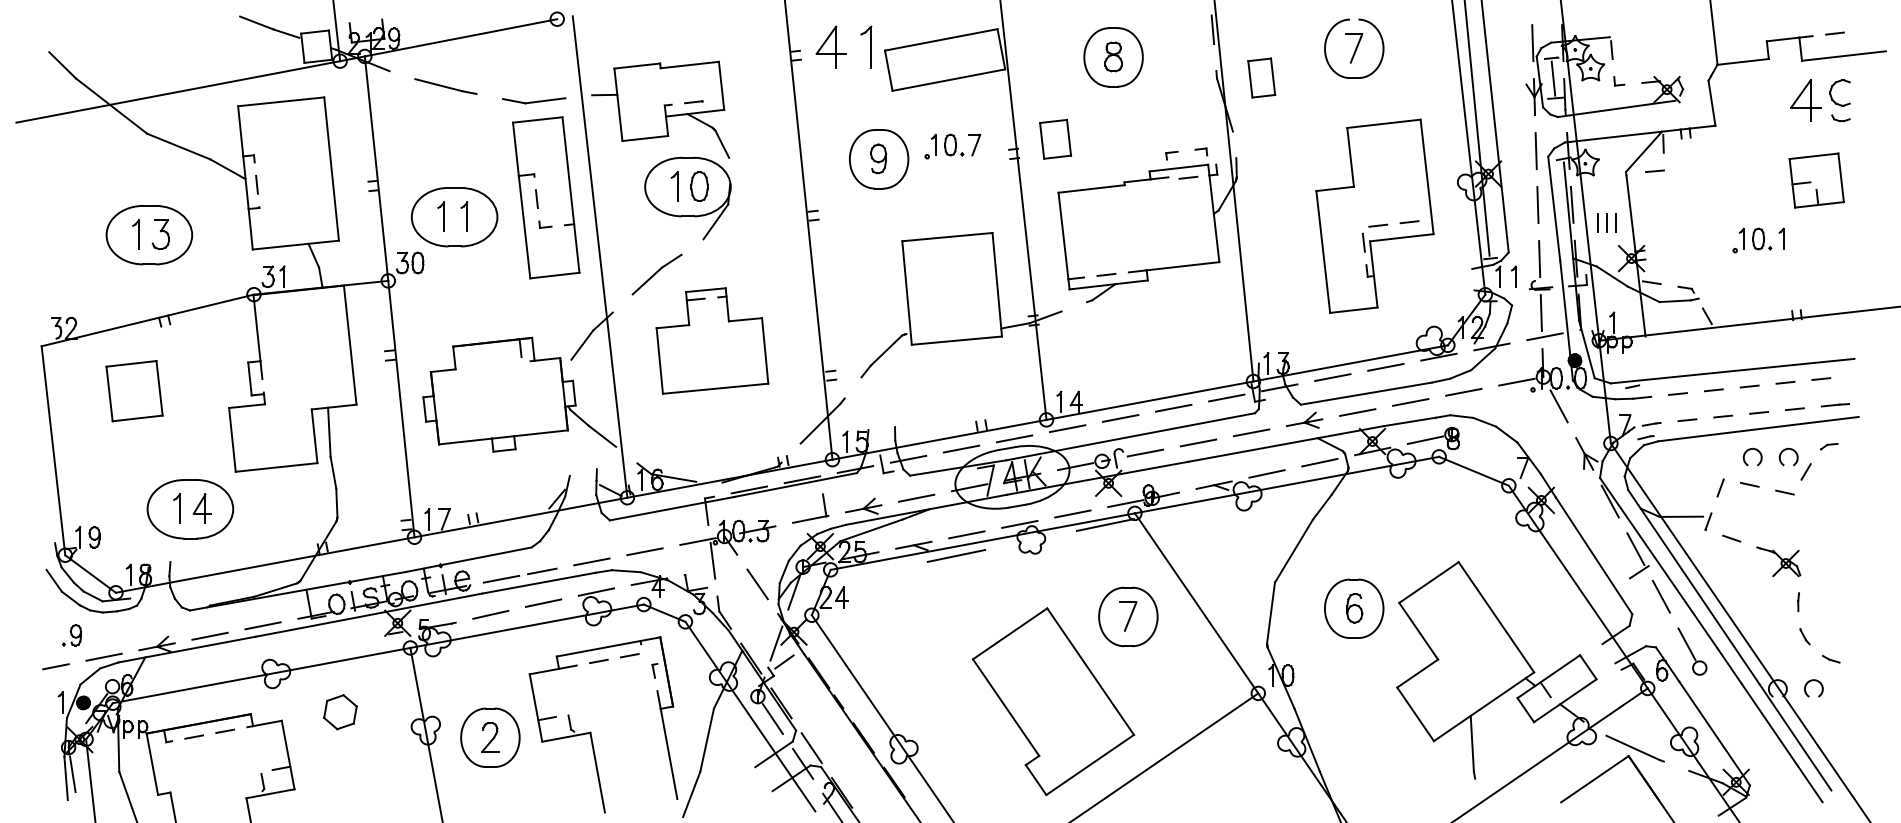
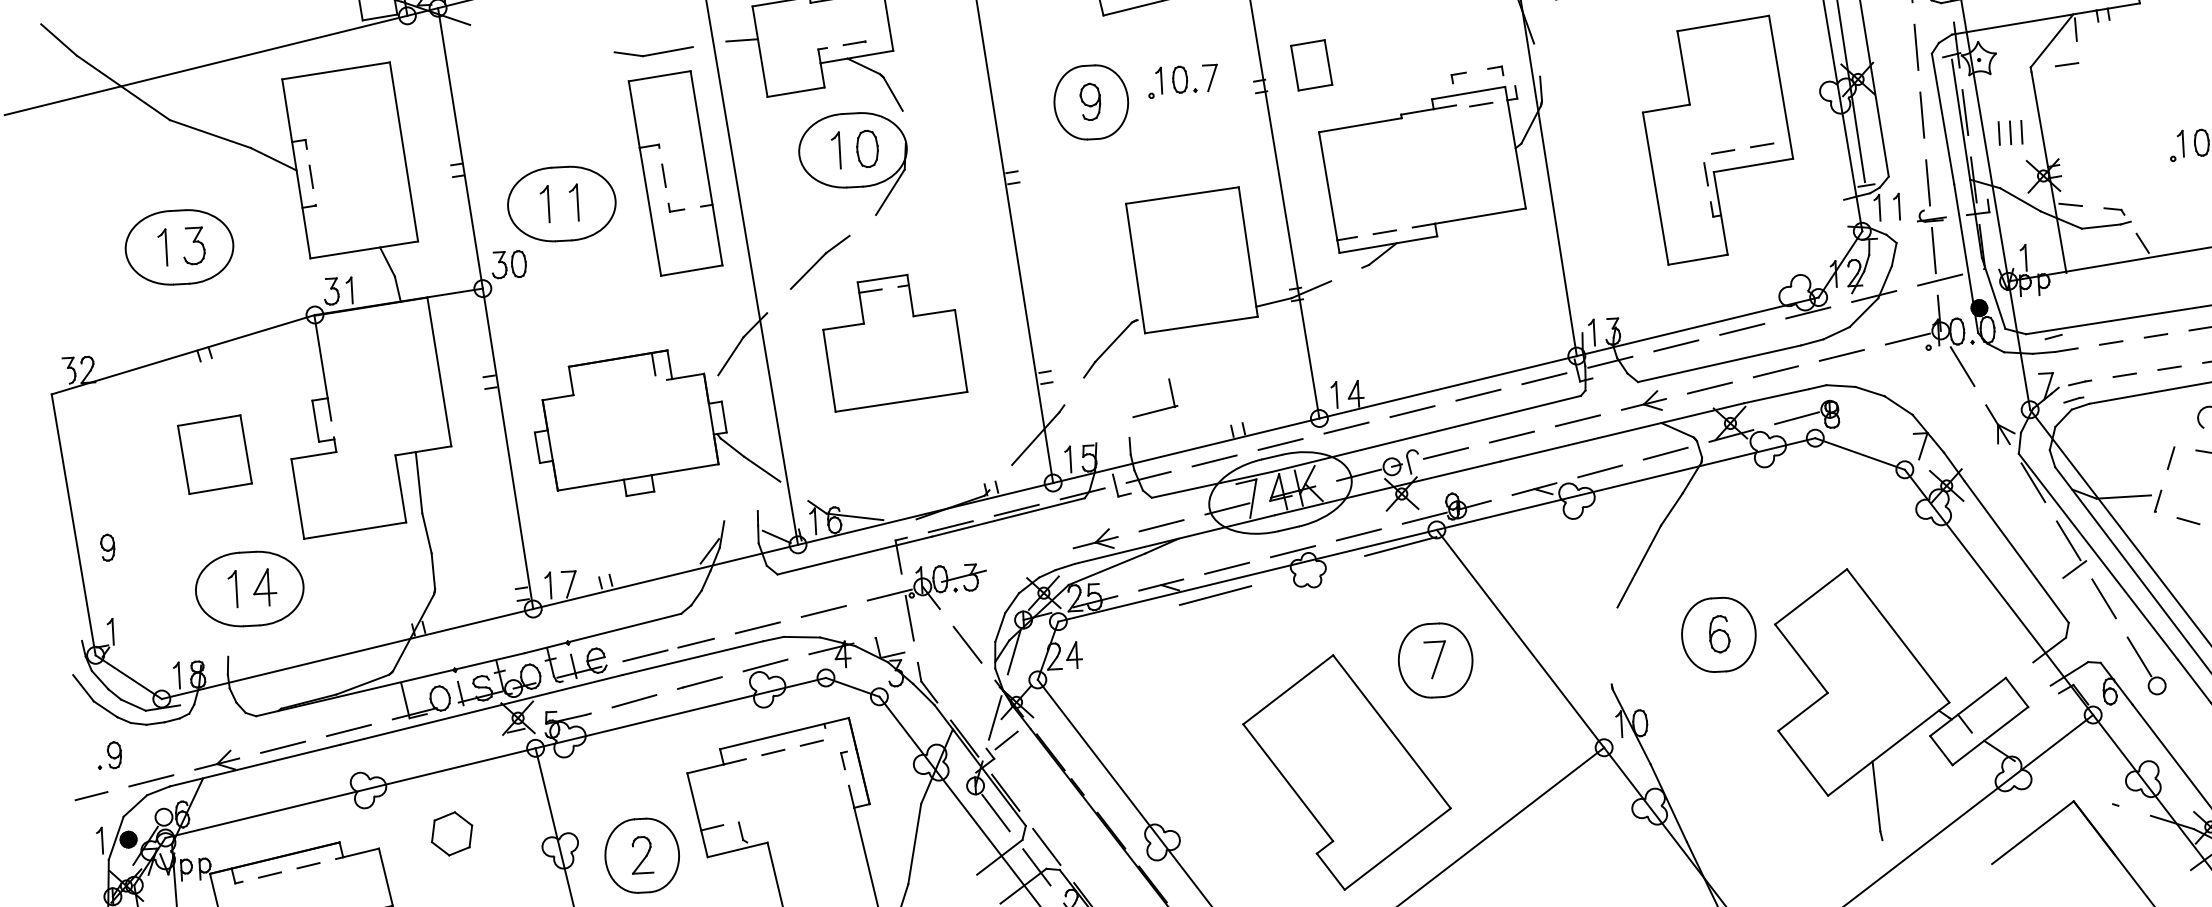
line: (445, 86) -> (541, 40), removed
part: (134, 391) -> (214, 455), moved
part: (813, 517) -> (1158, 409), moved
part: (94, 537) -> (107, 547), moved
line: (1270, 612) -> (1613, 645), removed
line: (1632, 747) -> (2078, 790), removed

